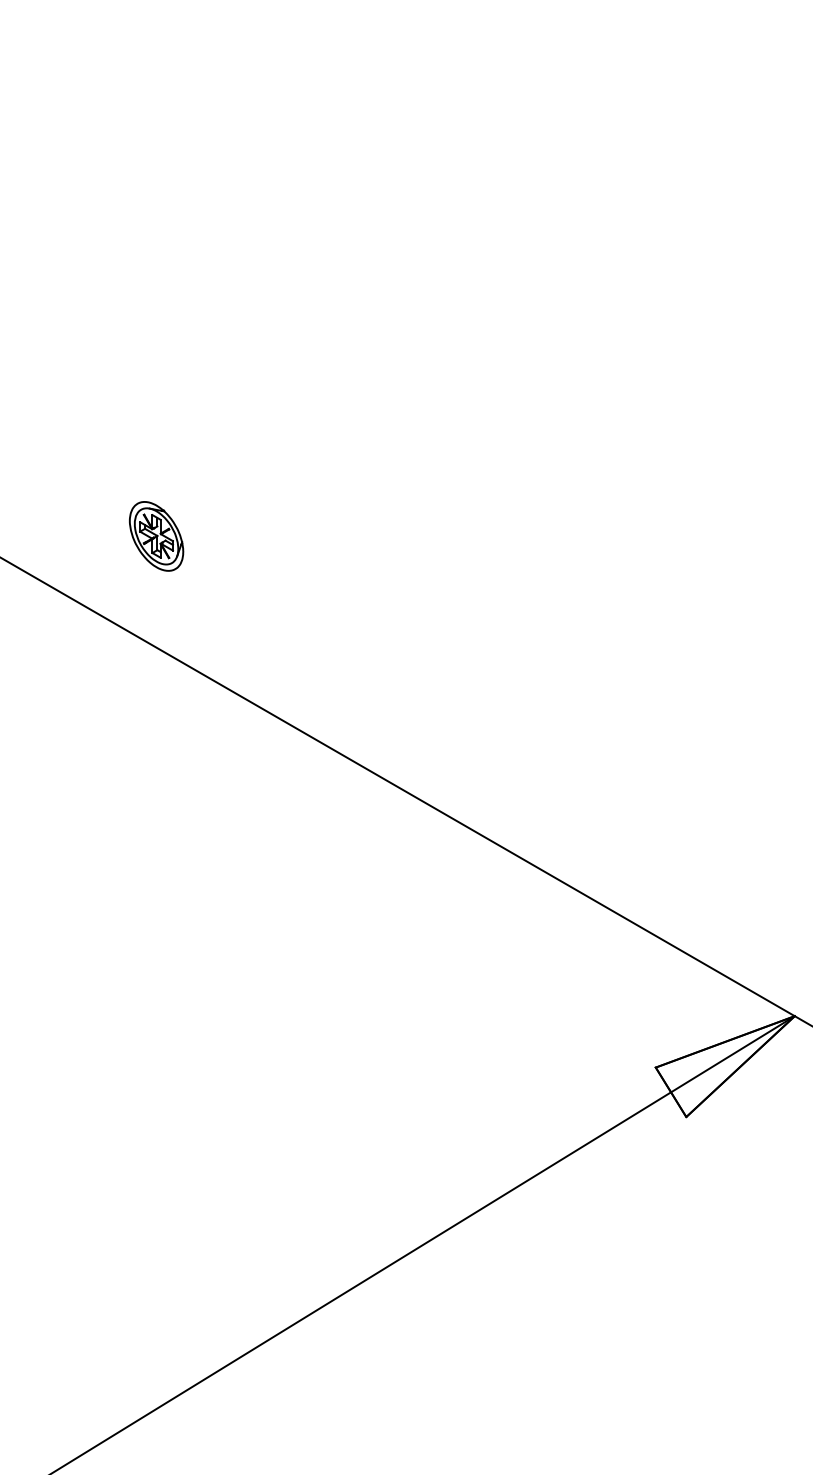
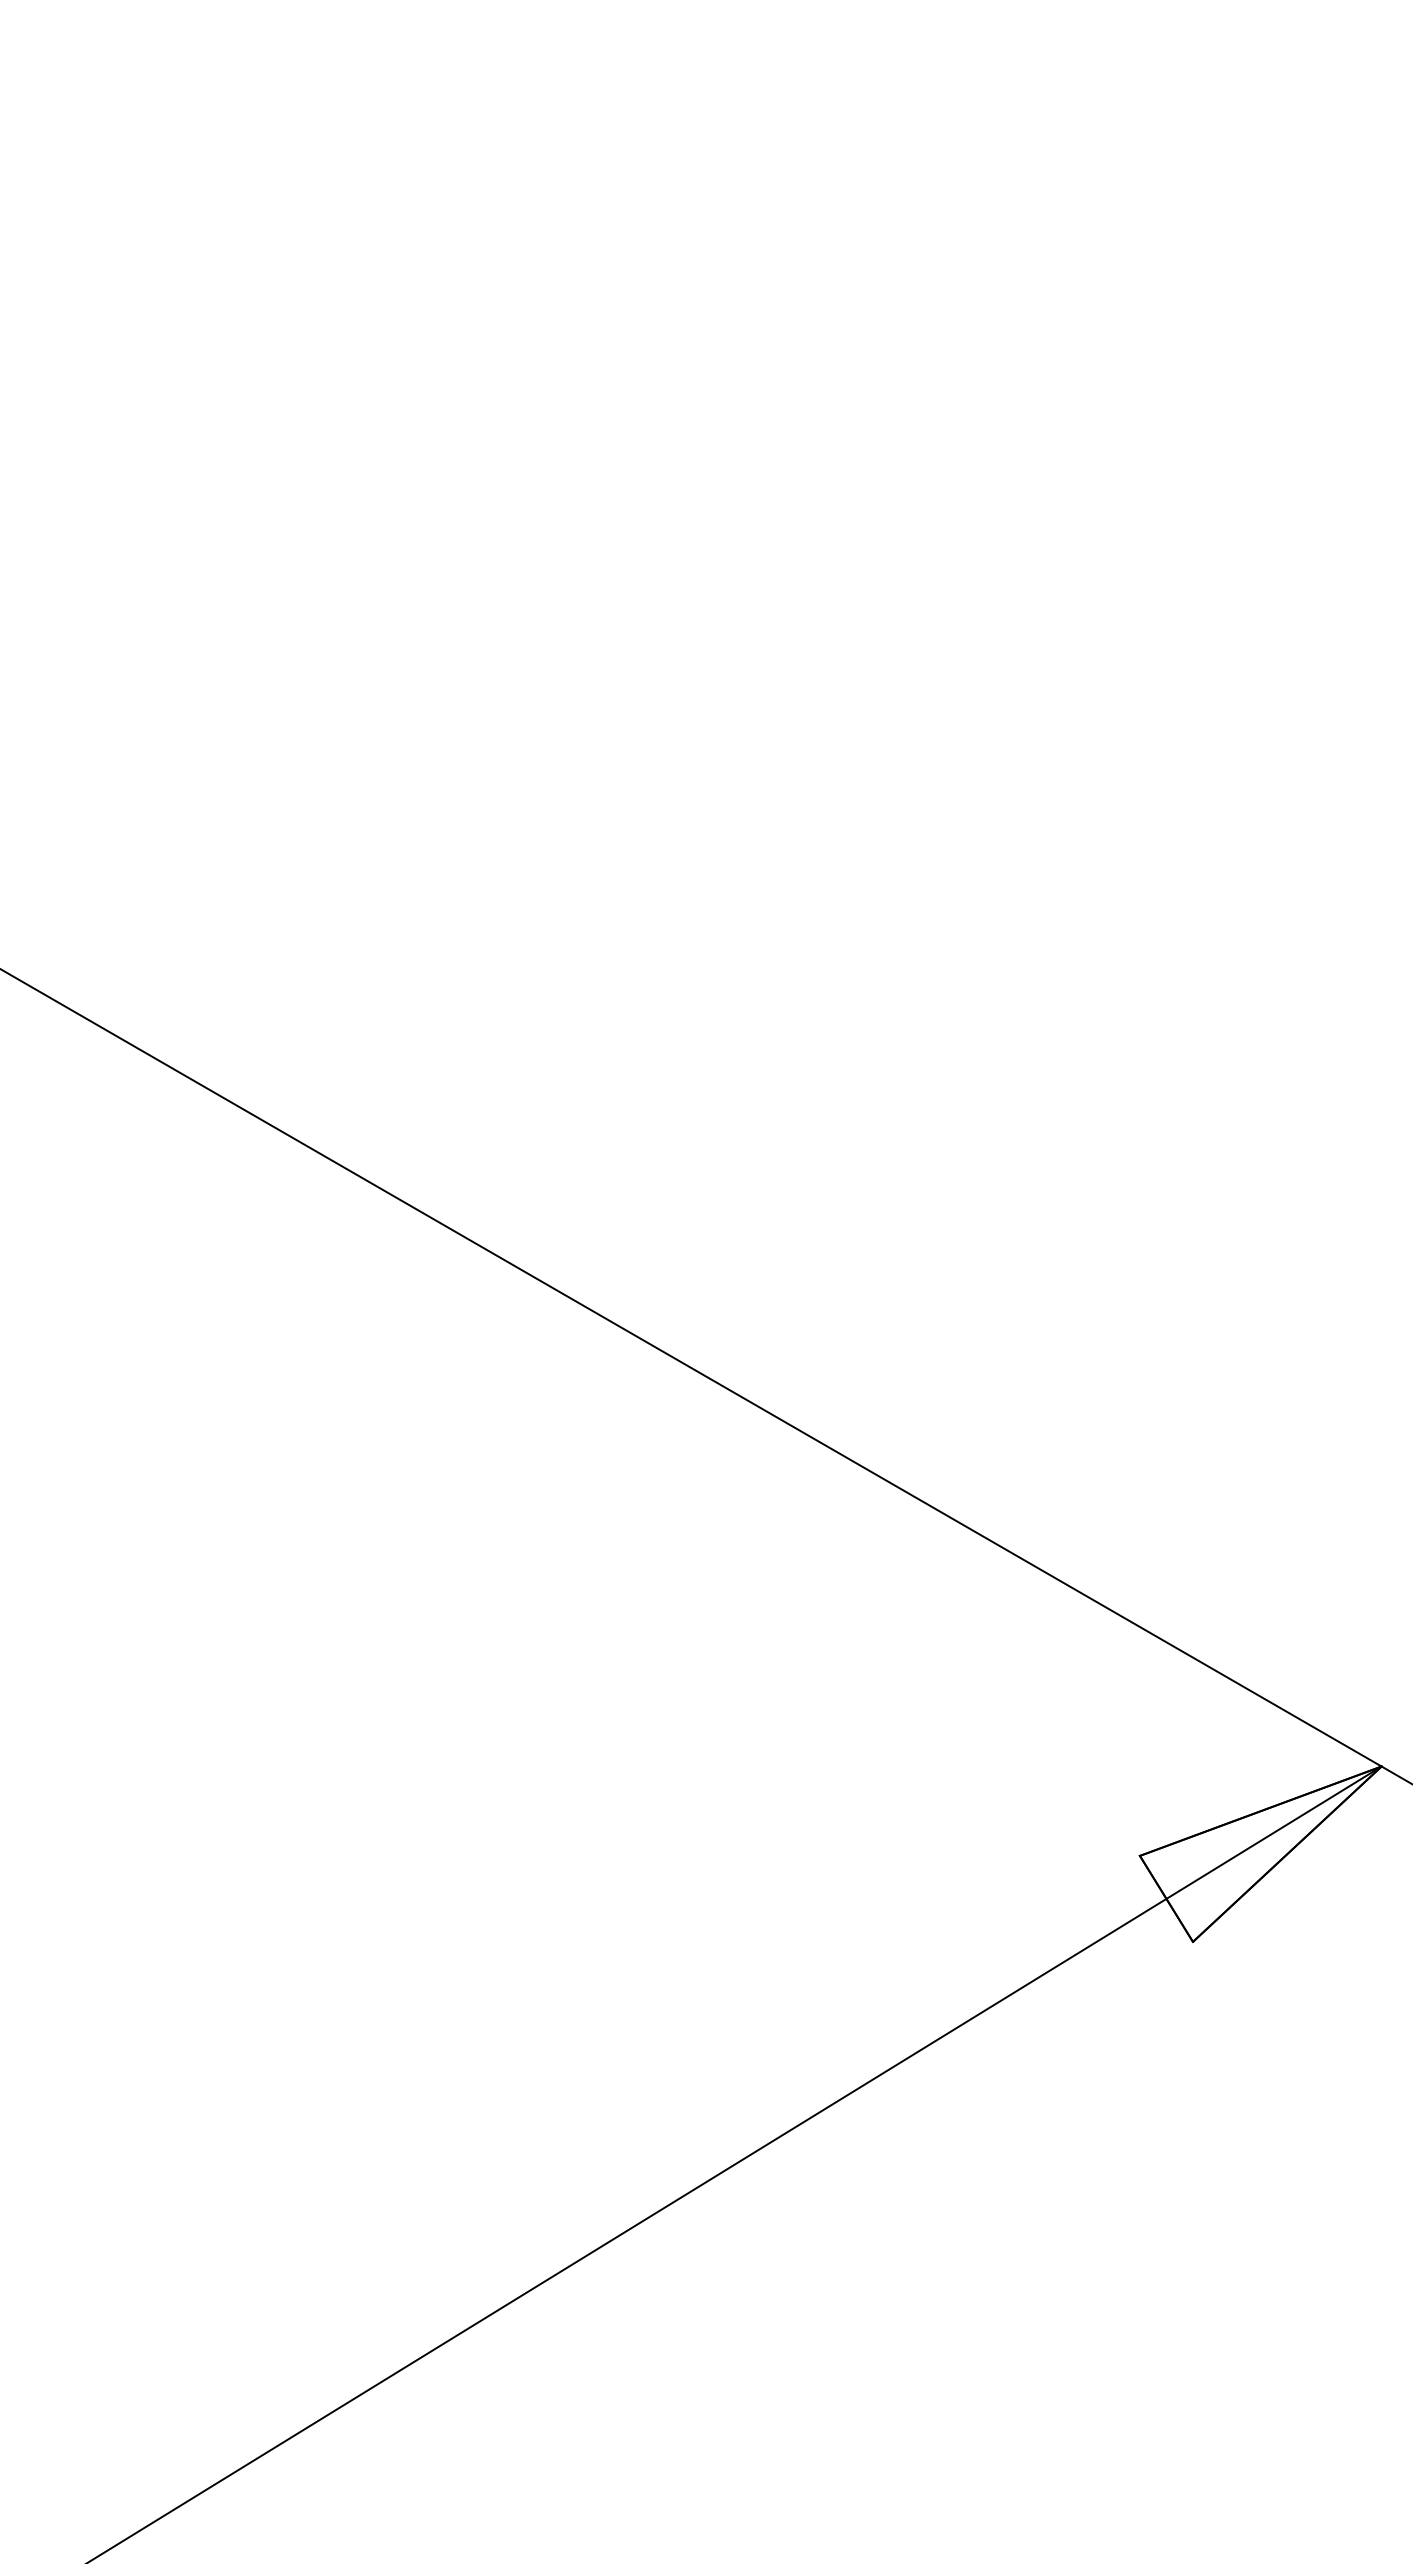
part: (156, 536) -> (271, 932), removed

